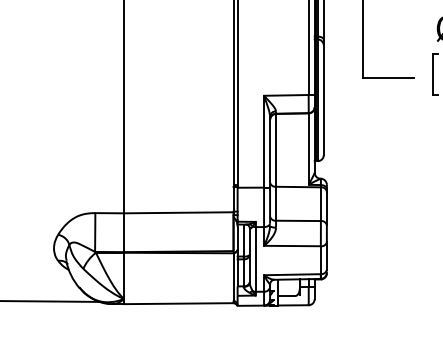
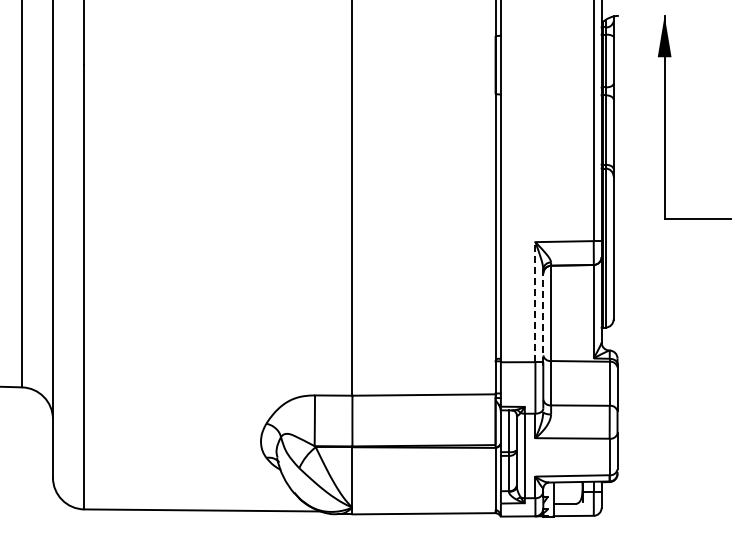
line: (264, 141) -> (535, 301), solid -> dashed
line: (270, 152) -> (543, 316), solid -> dashed

